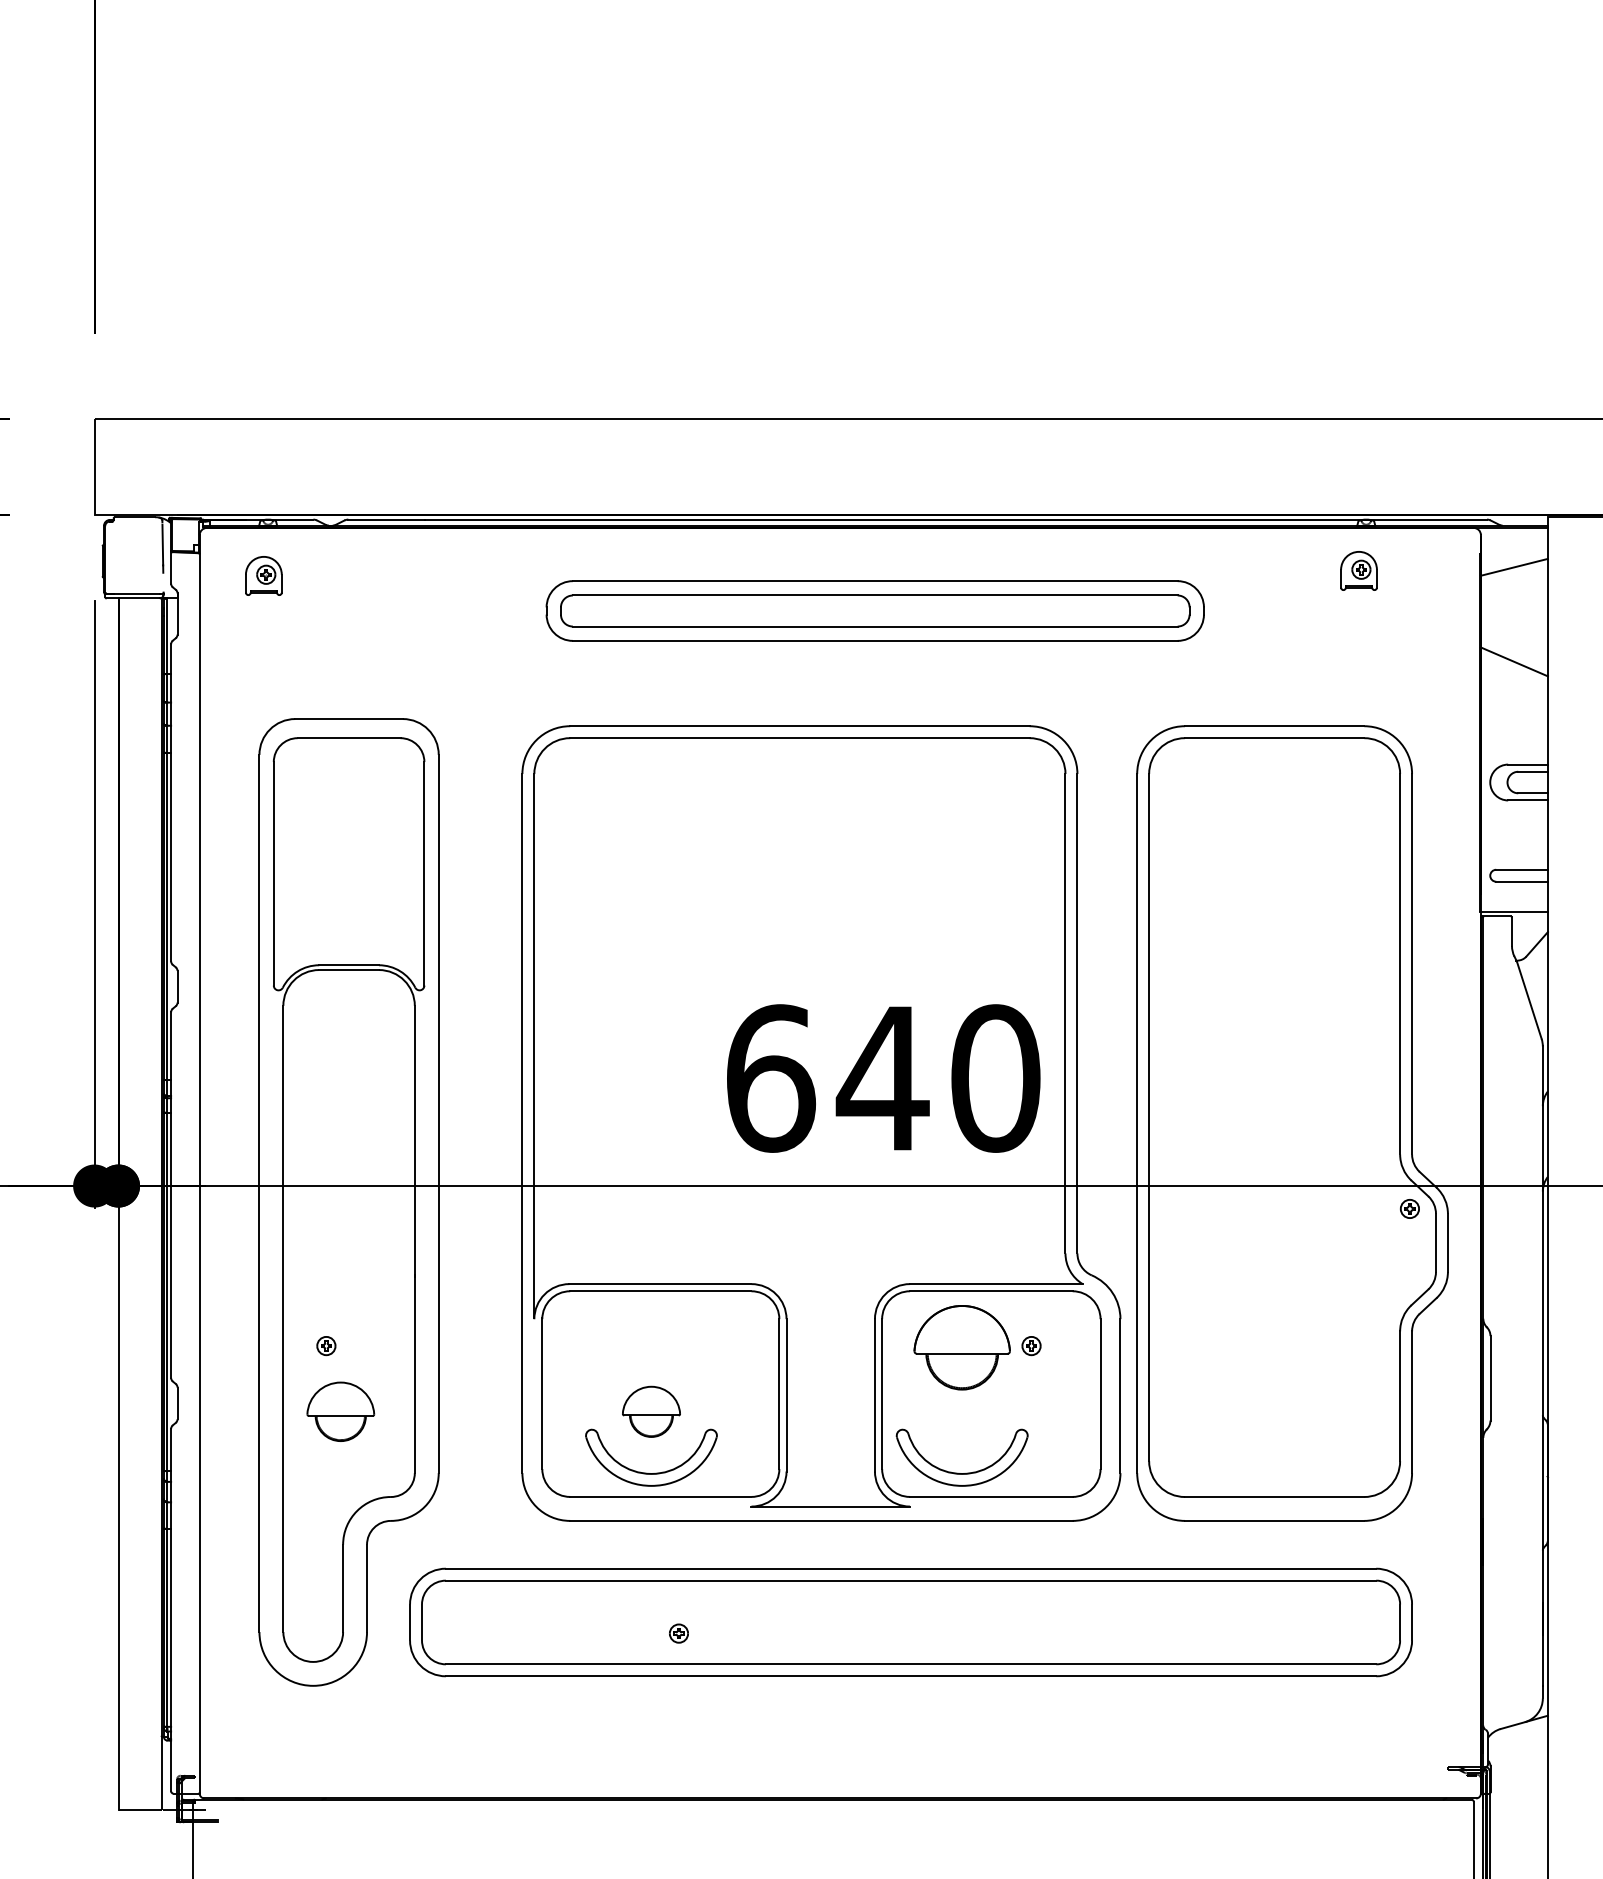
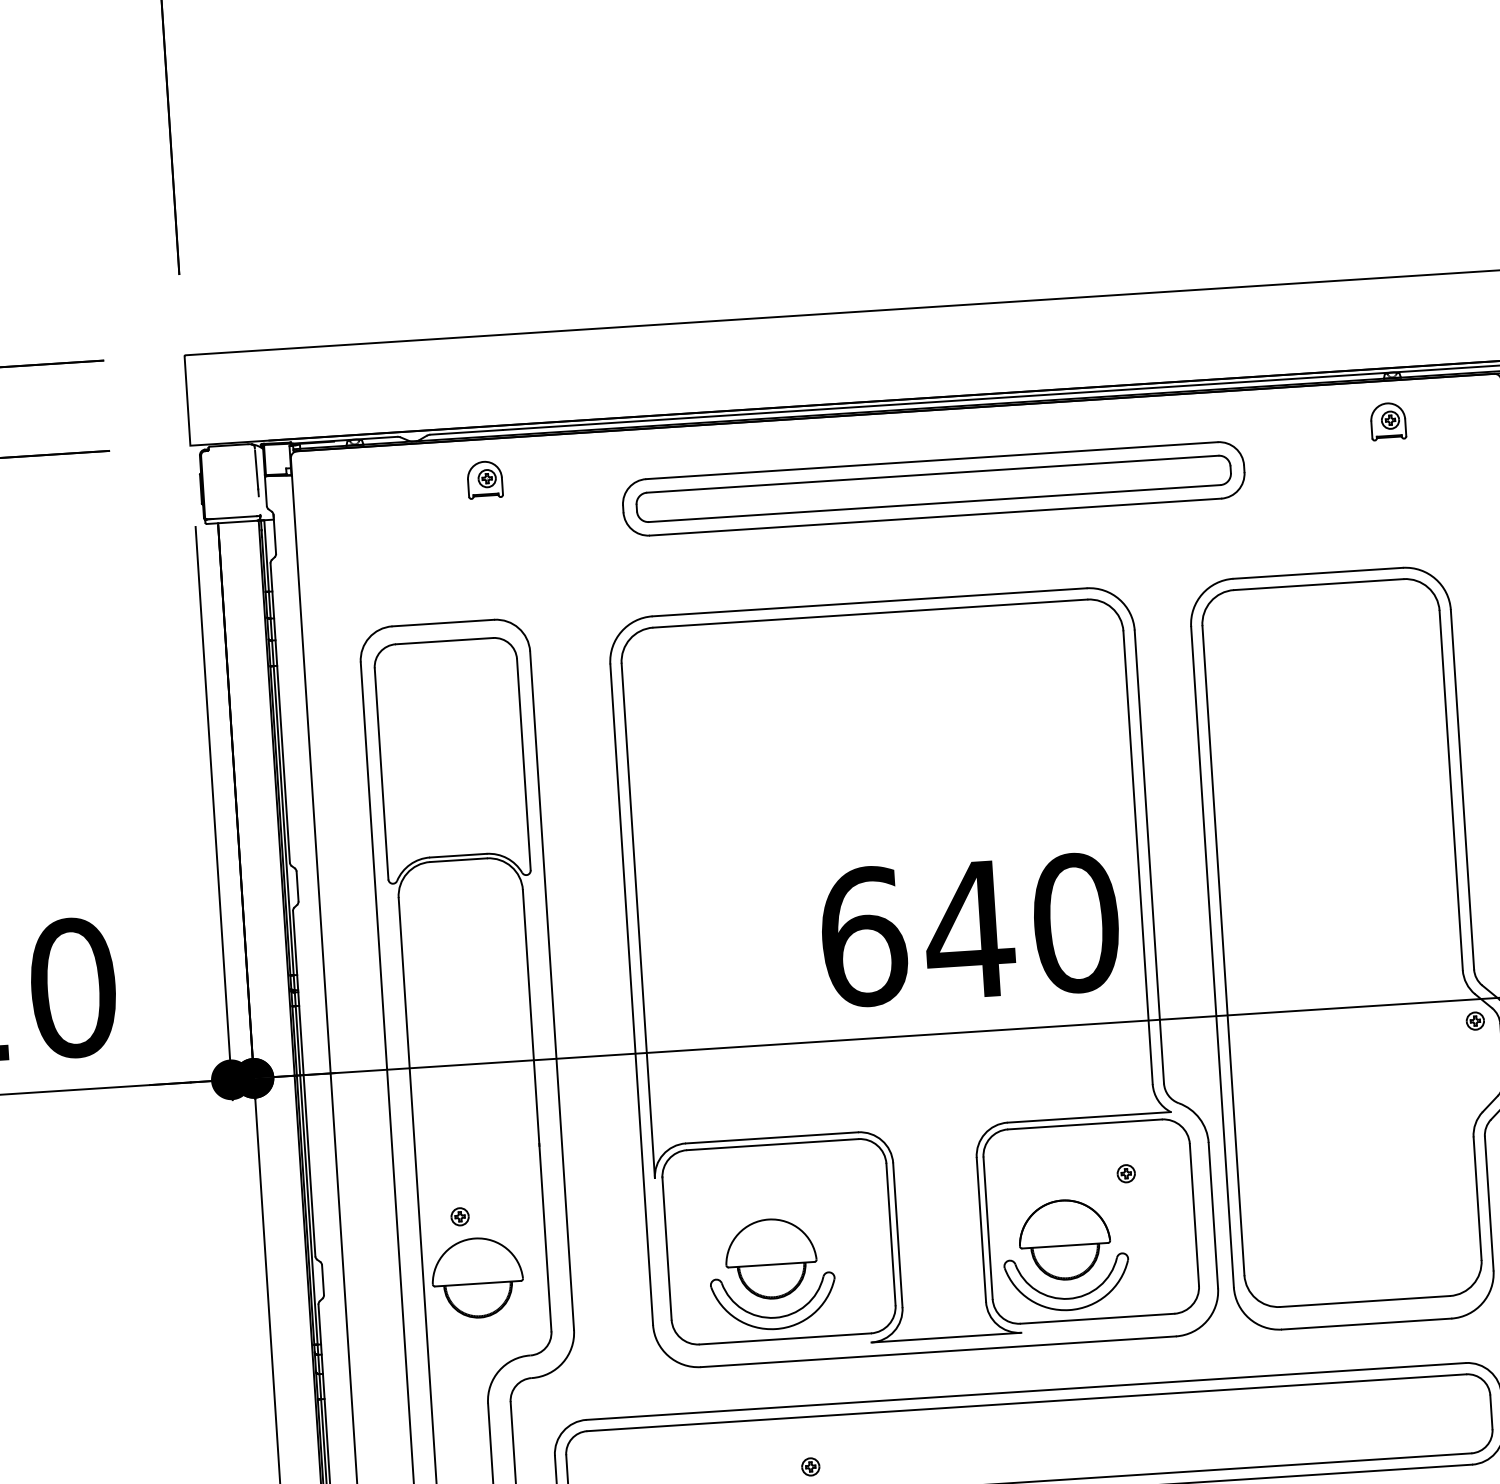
part: (263, 575) -> (484, 479), moved
part: (961, 1347) -> (1064, 1239), moved
part: (340, 1411) -> (477, 1277), size x1.43
part: (651, 1411) -> (771, 1258), size x1.67

